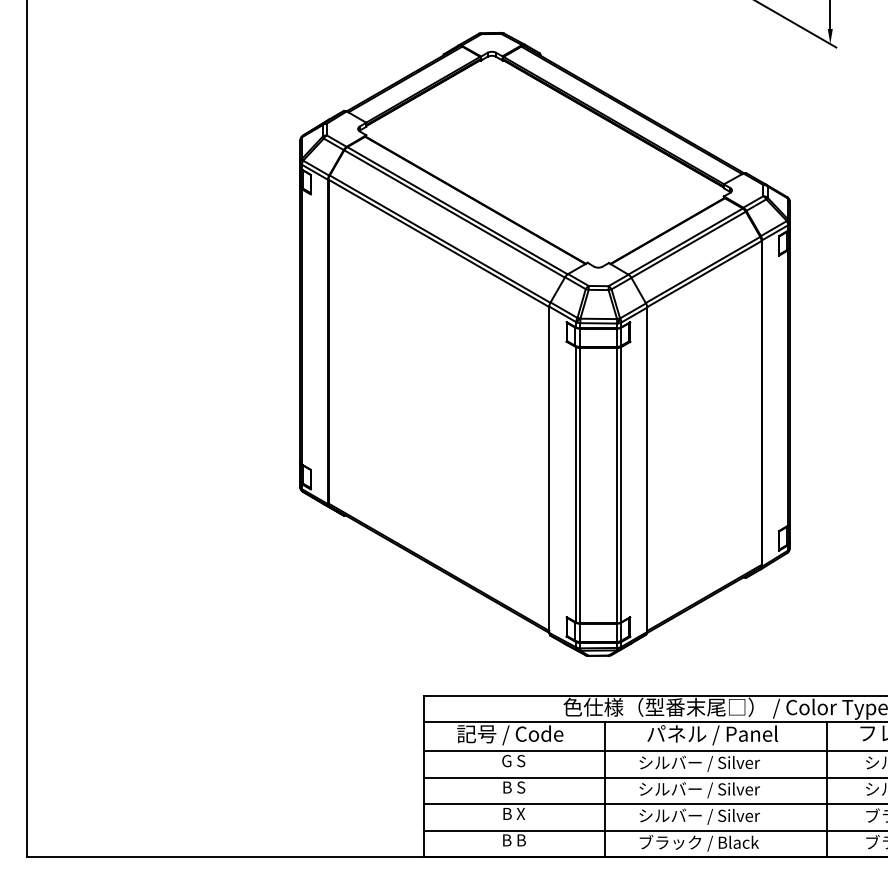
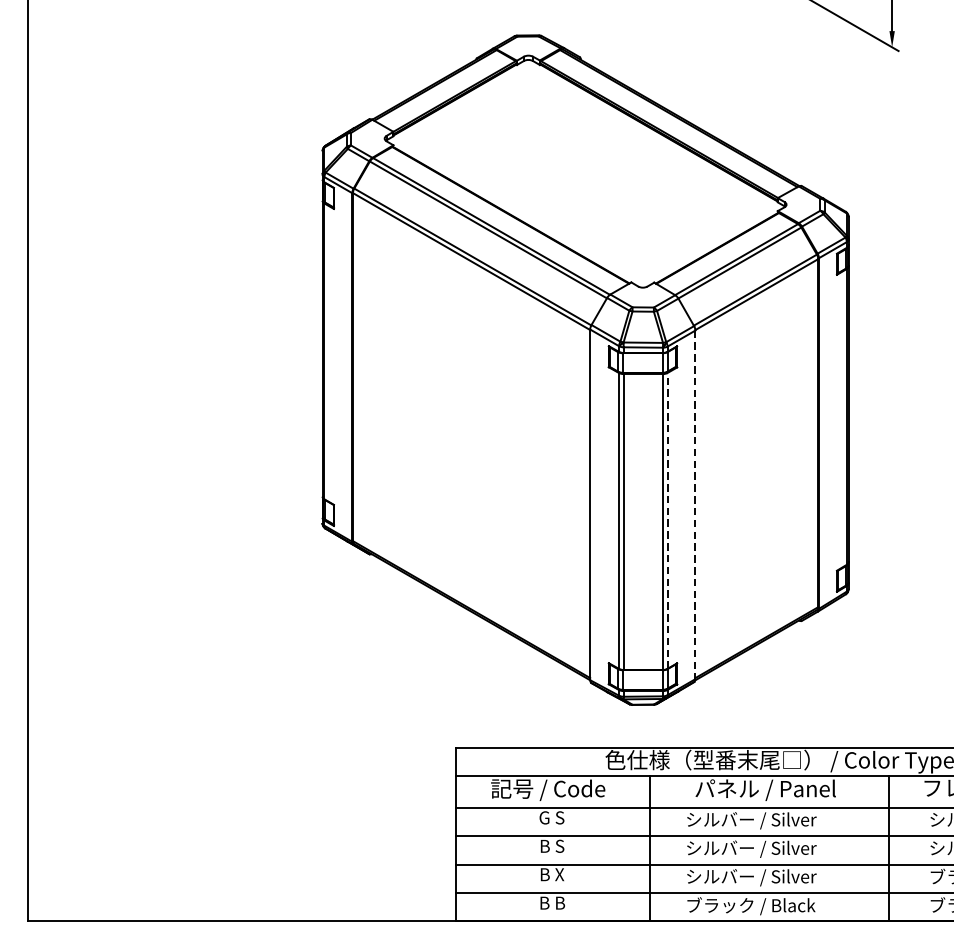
line: (647, 470) -> (695, 505), solid -> dashed
line: (621, 484) -> (667, 520), solid -> dashed

